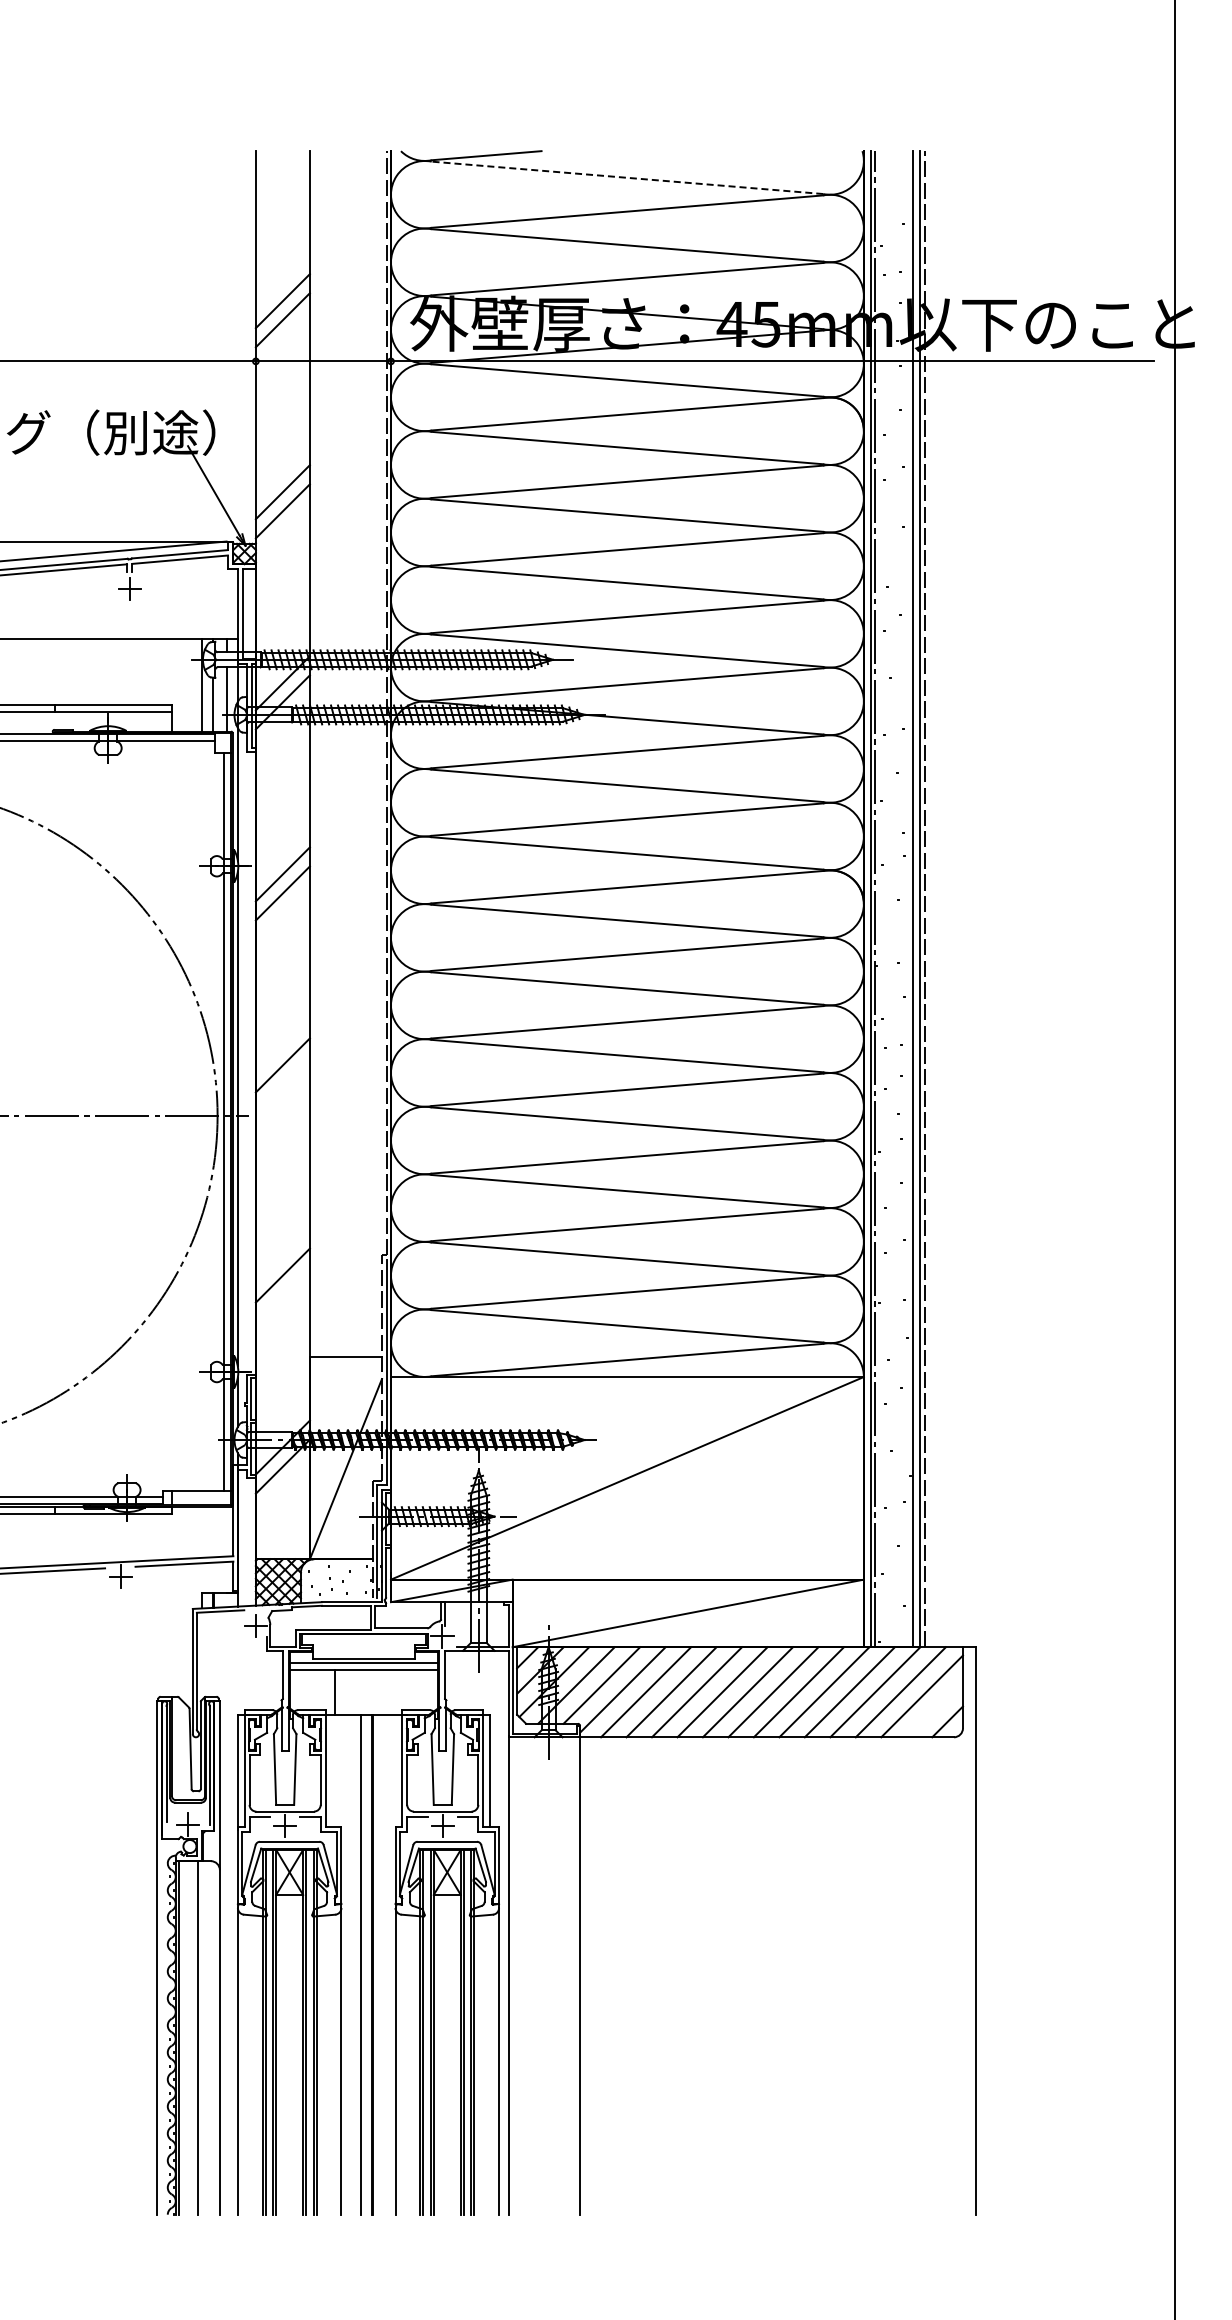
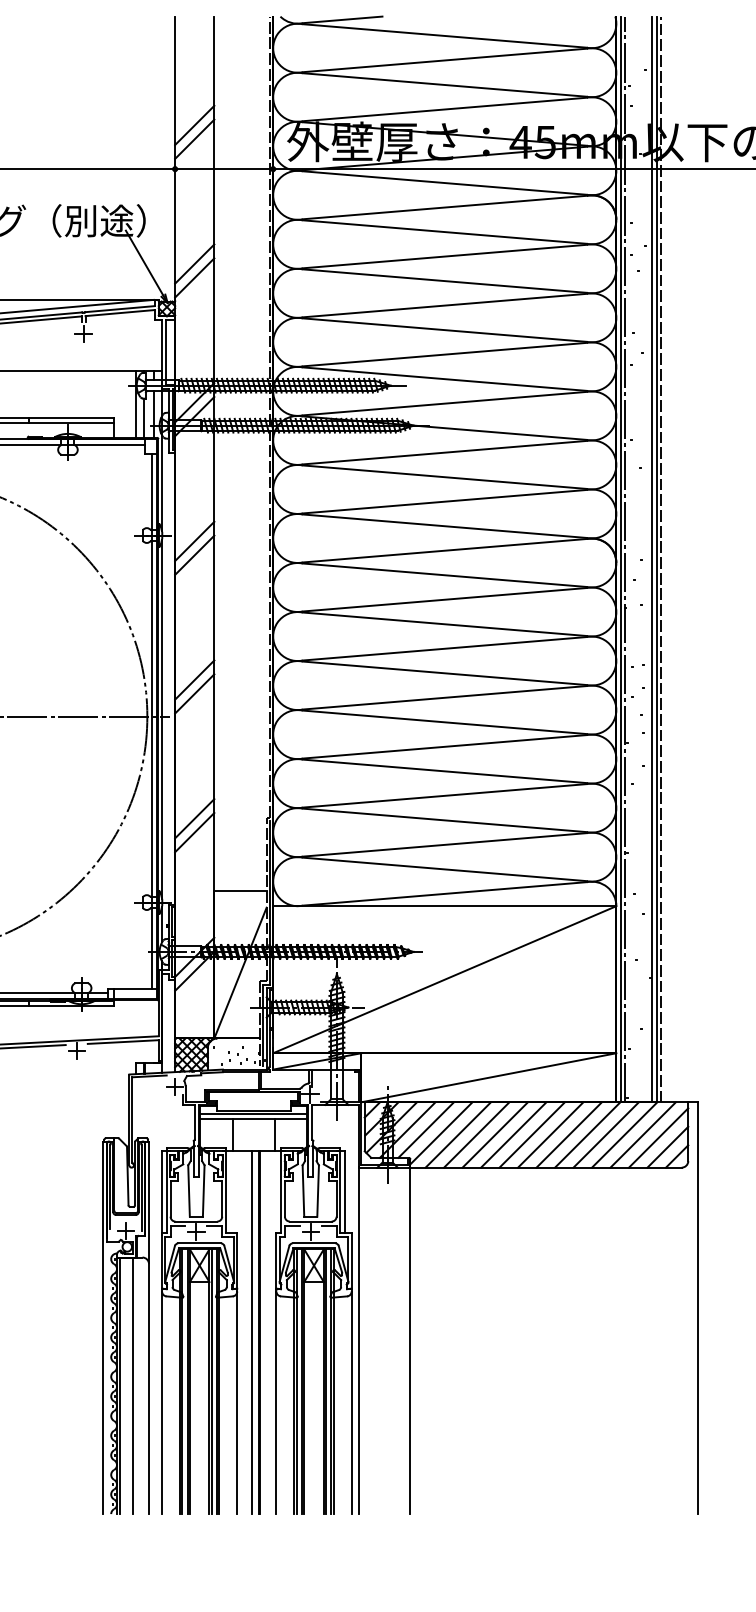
line: (626, 177) -> (444, 35), dashed -> solid
line: (282, 1084) -> (194, 693), added
line: (282, 1256) -> (194, 818), added
line: (392, 1691) -> (274, 1134), added
line: (934, 1709) -> (667, 1147), added

